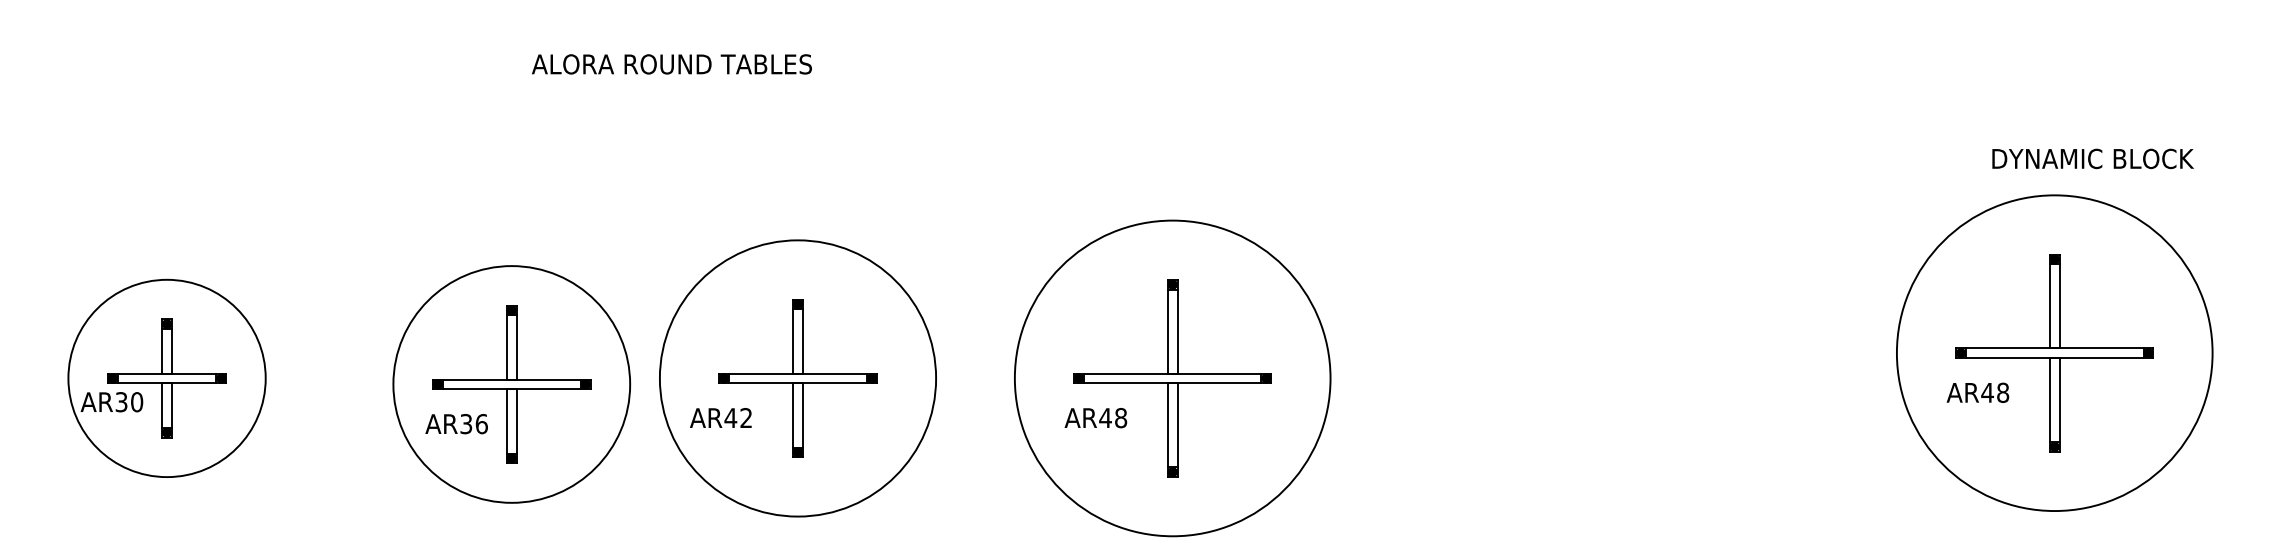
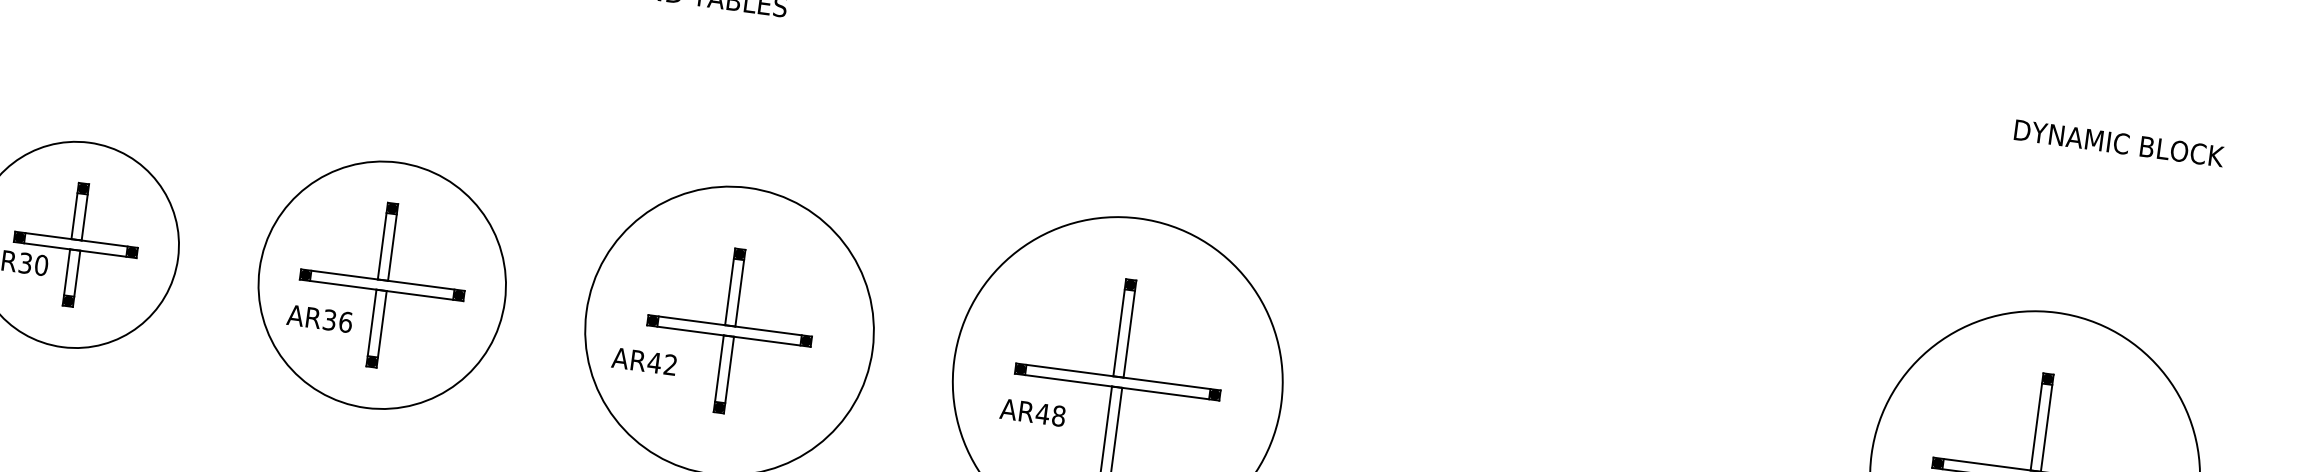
text: (2092, 158) -> (2118, 142), moved
part: (511, 384) -> (381, 285), moved

